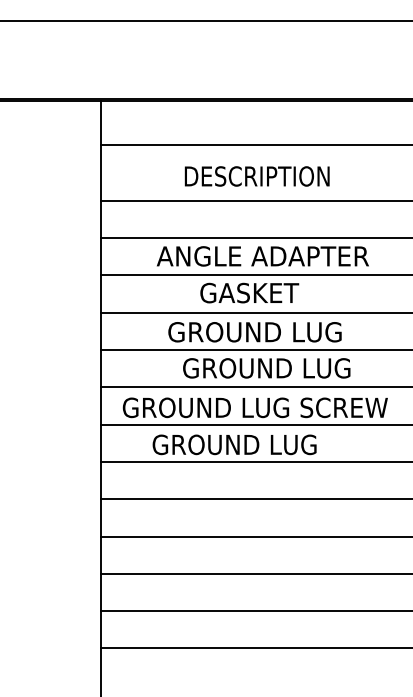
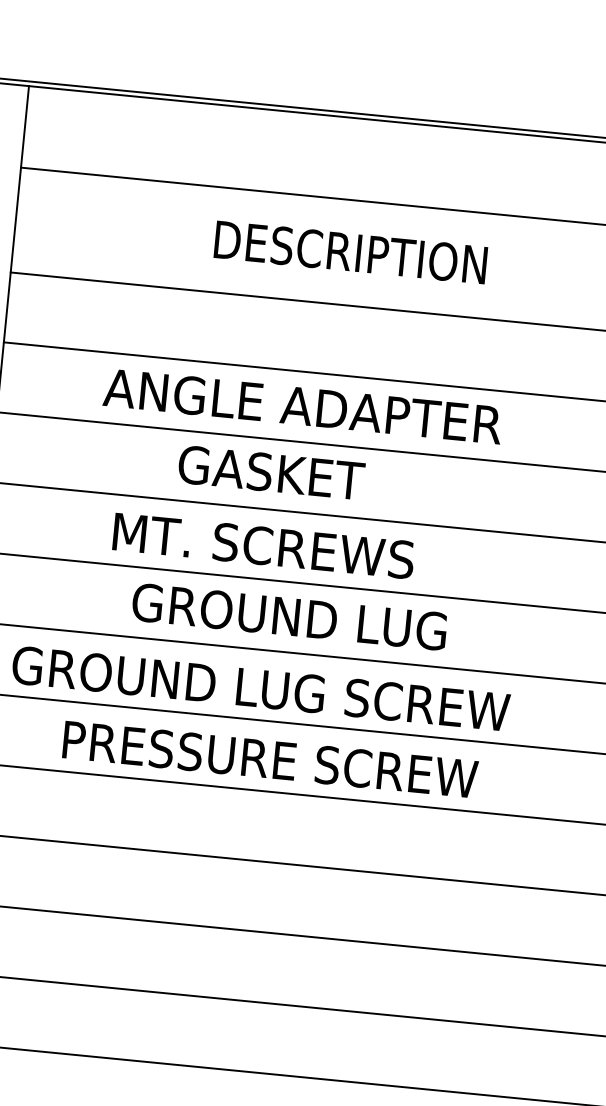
text: (256, 176) -> (349, 252), moved
text: (254, 332) -> (273, 547), GROUND LUG -> MT. SCREWS
text: (263, 444) -> (269, 758), GROUND LUG -> PRESSURE SCREW

